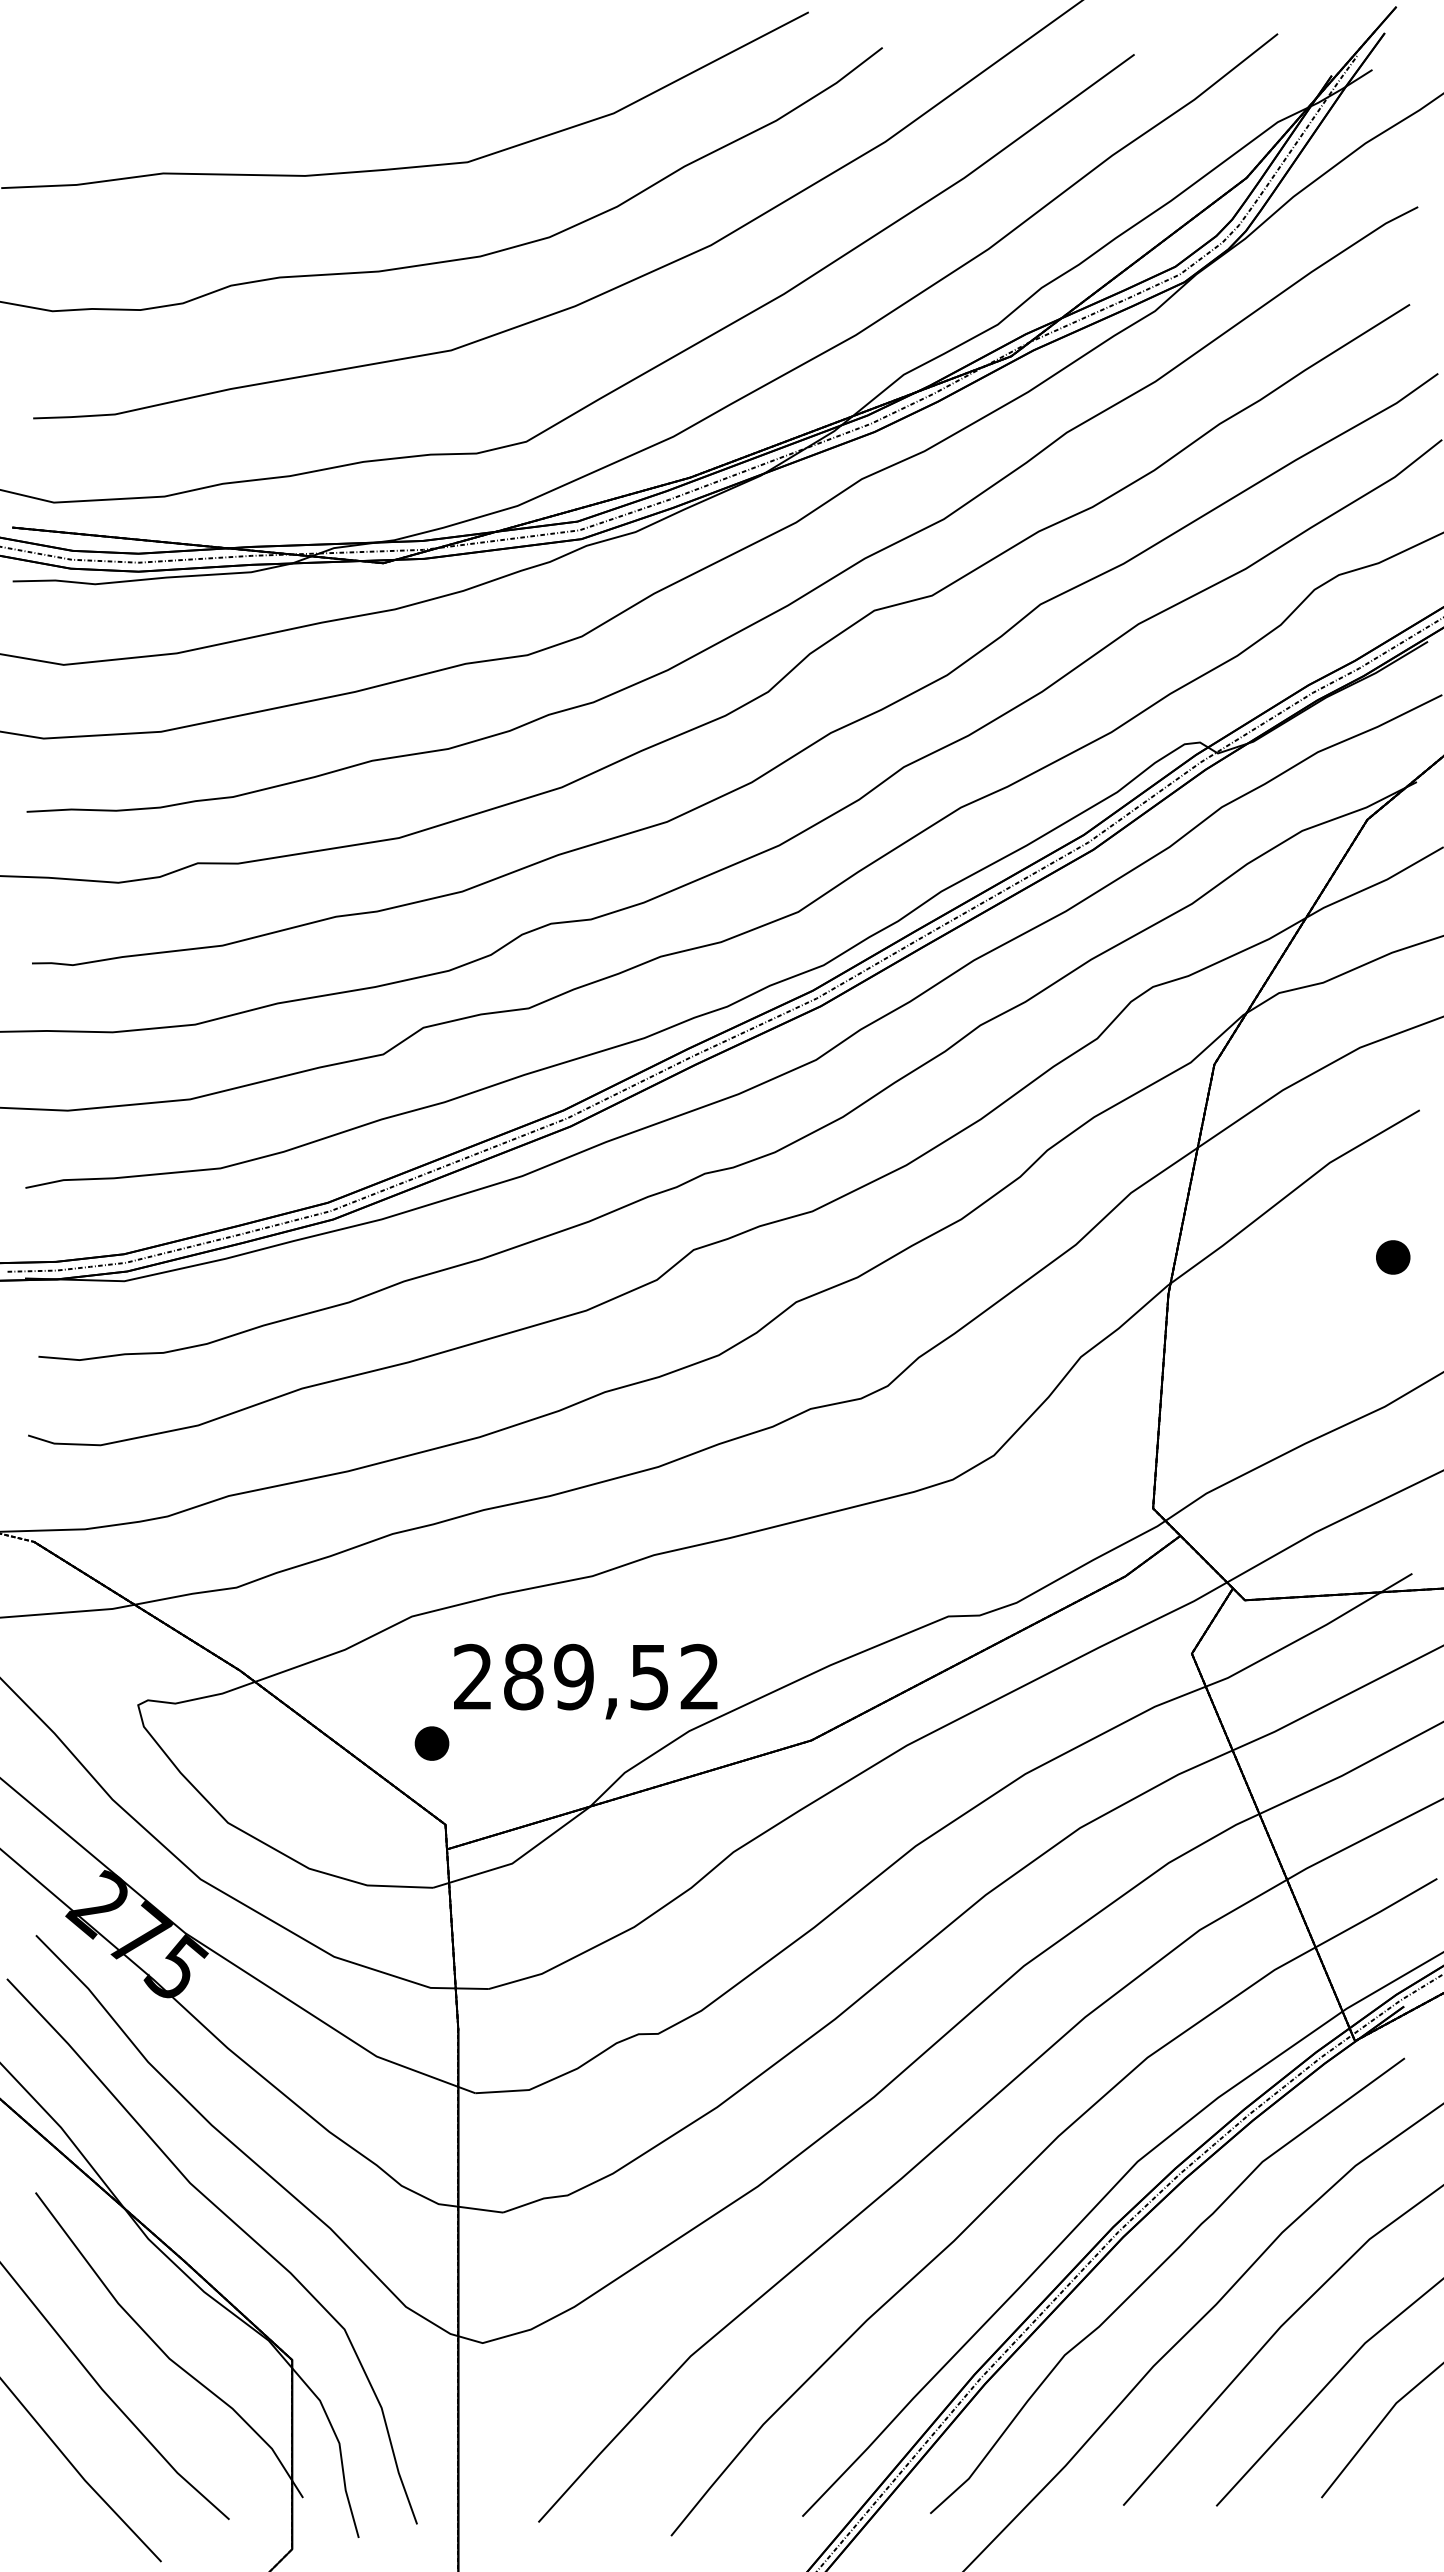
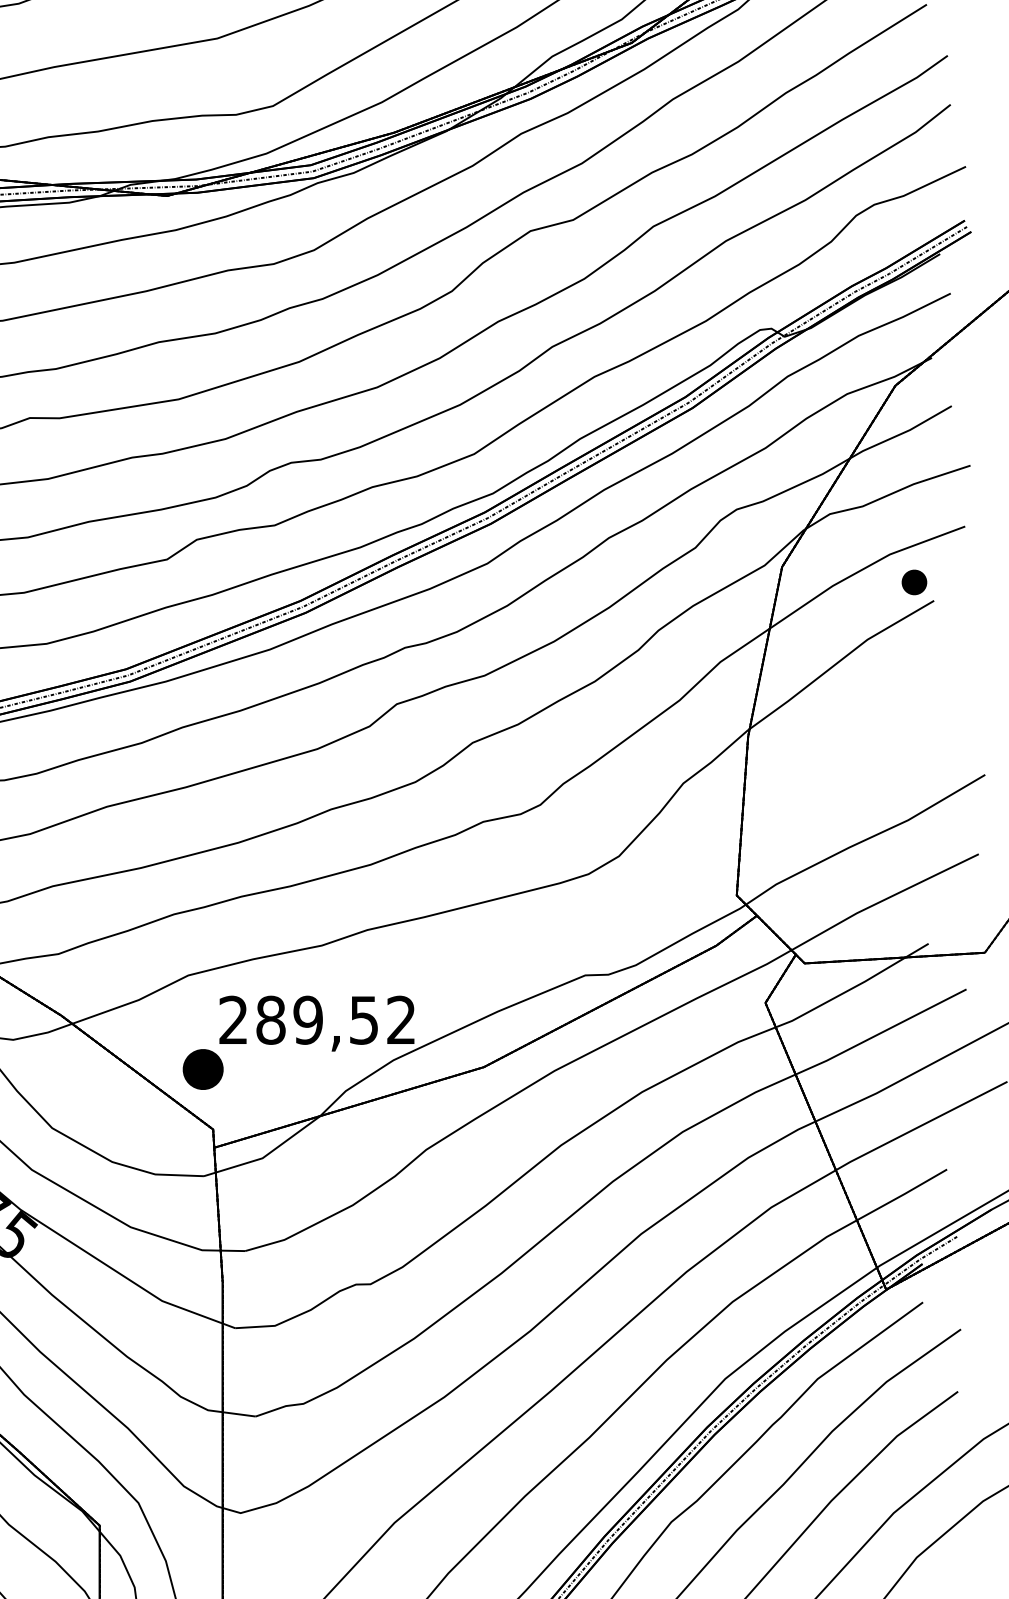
part: (1393, 1257) -> (914, 582), moved
part: (431, 1743) -> (202, 1069), size x1.6

